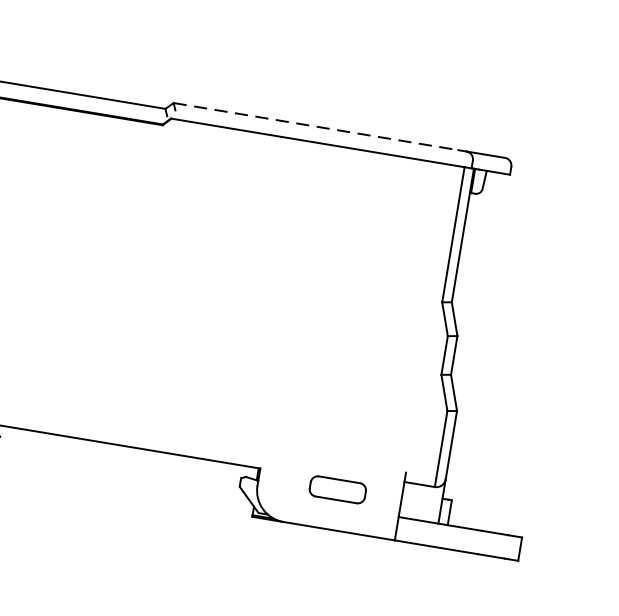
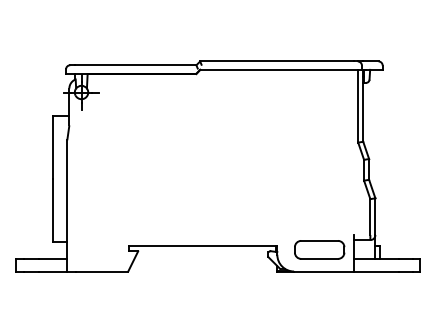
line: (315, 126) -> (276, 61), dashed -> solid
part: (337, 488) -> (319, 249), size x1.67

